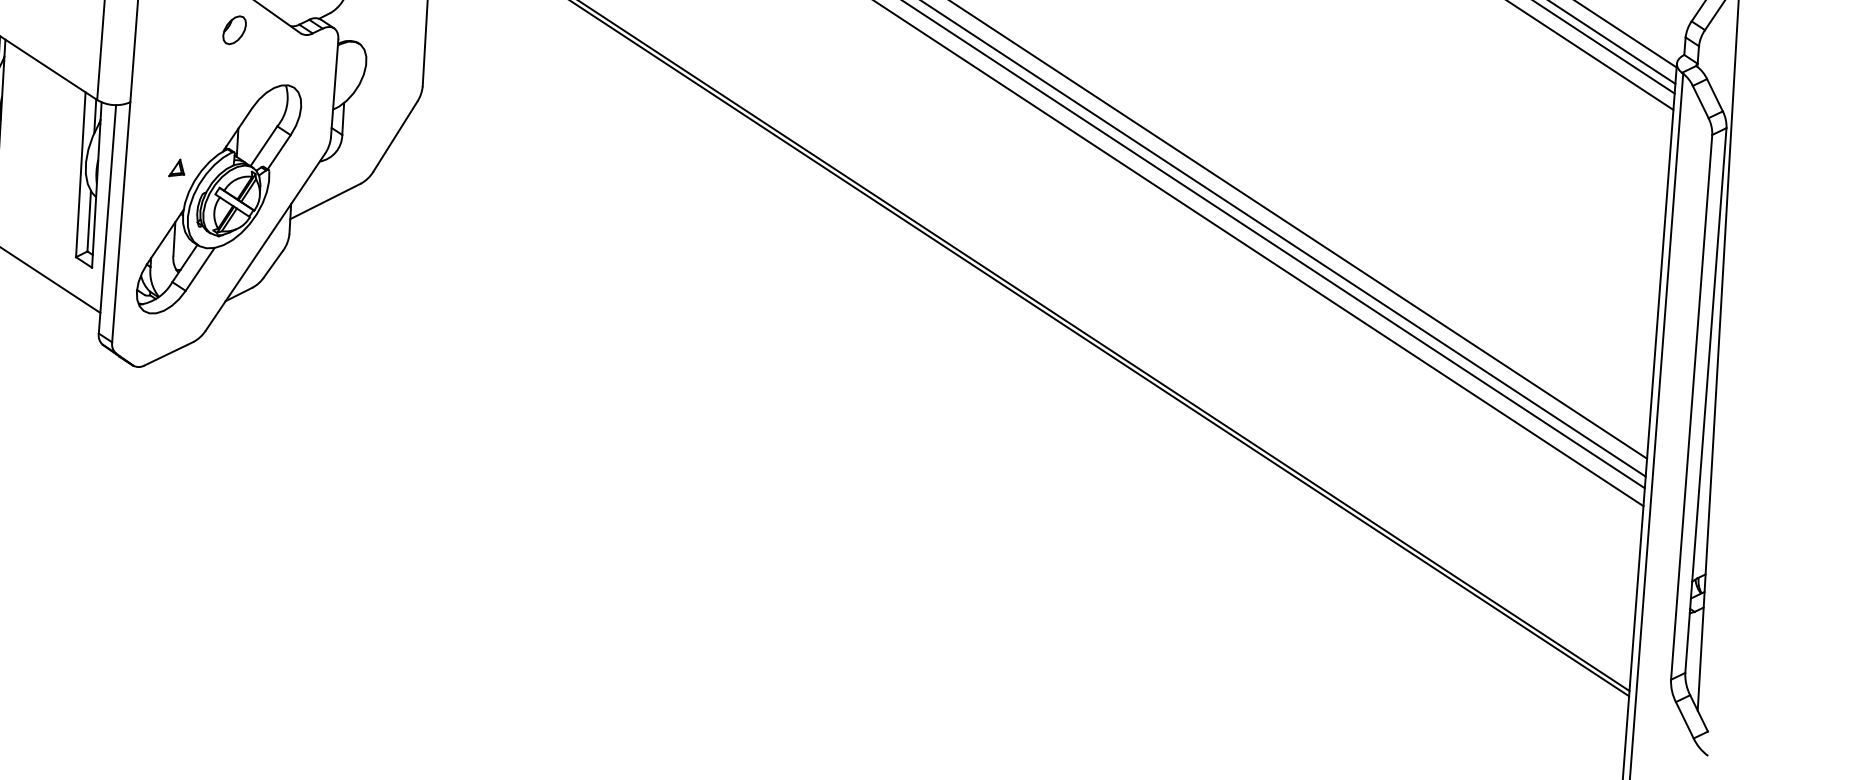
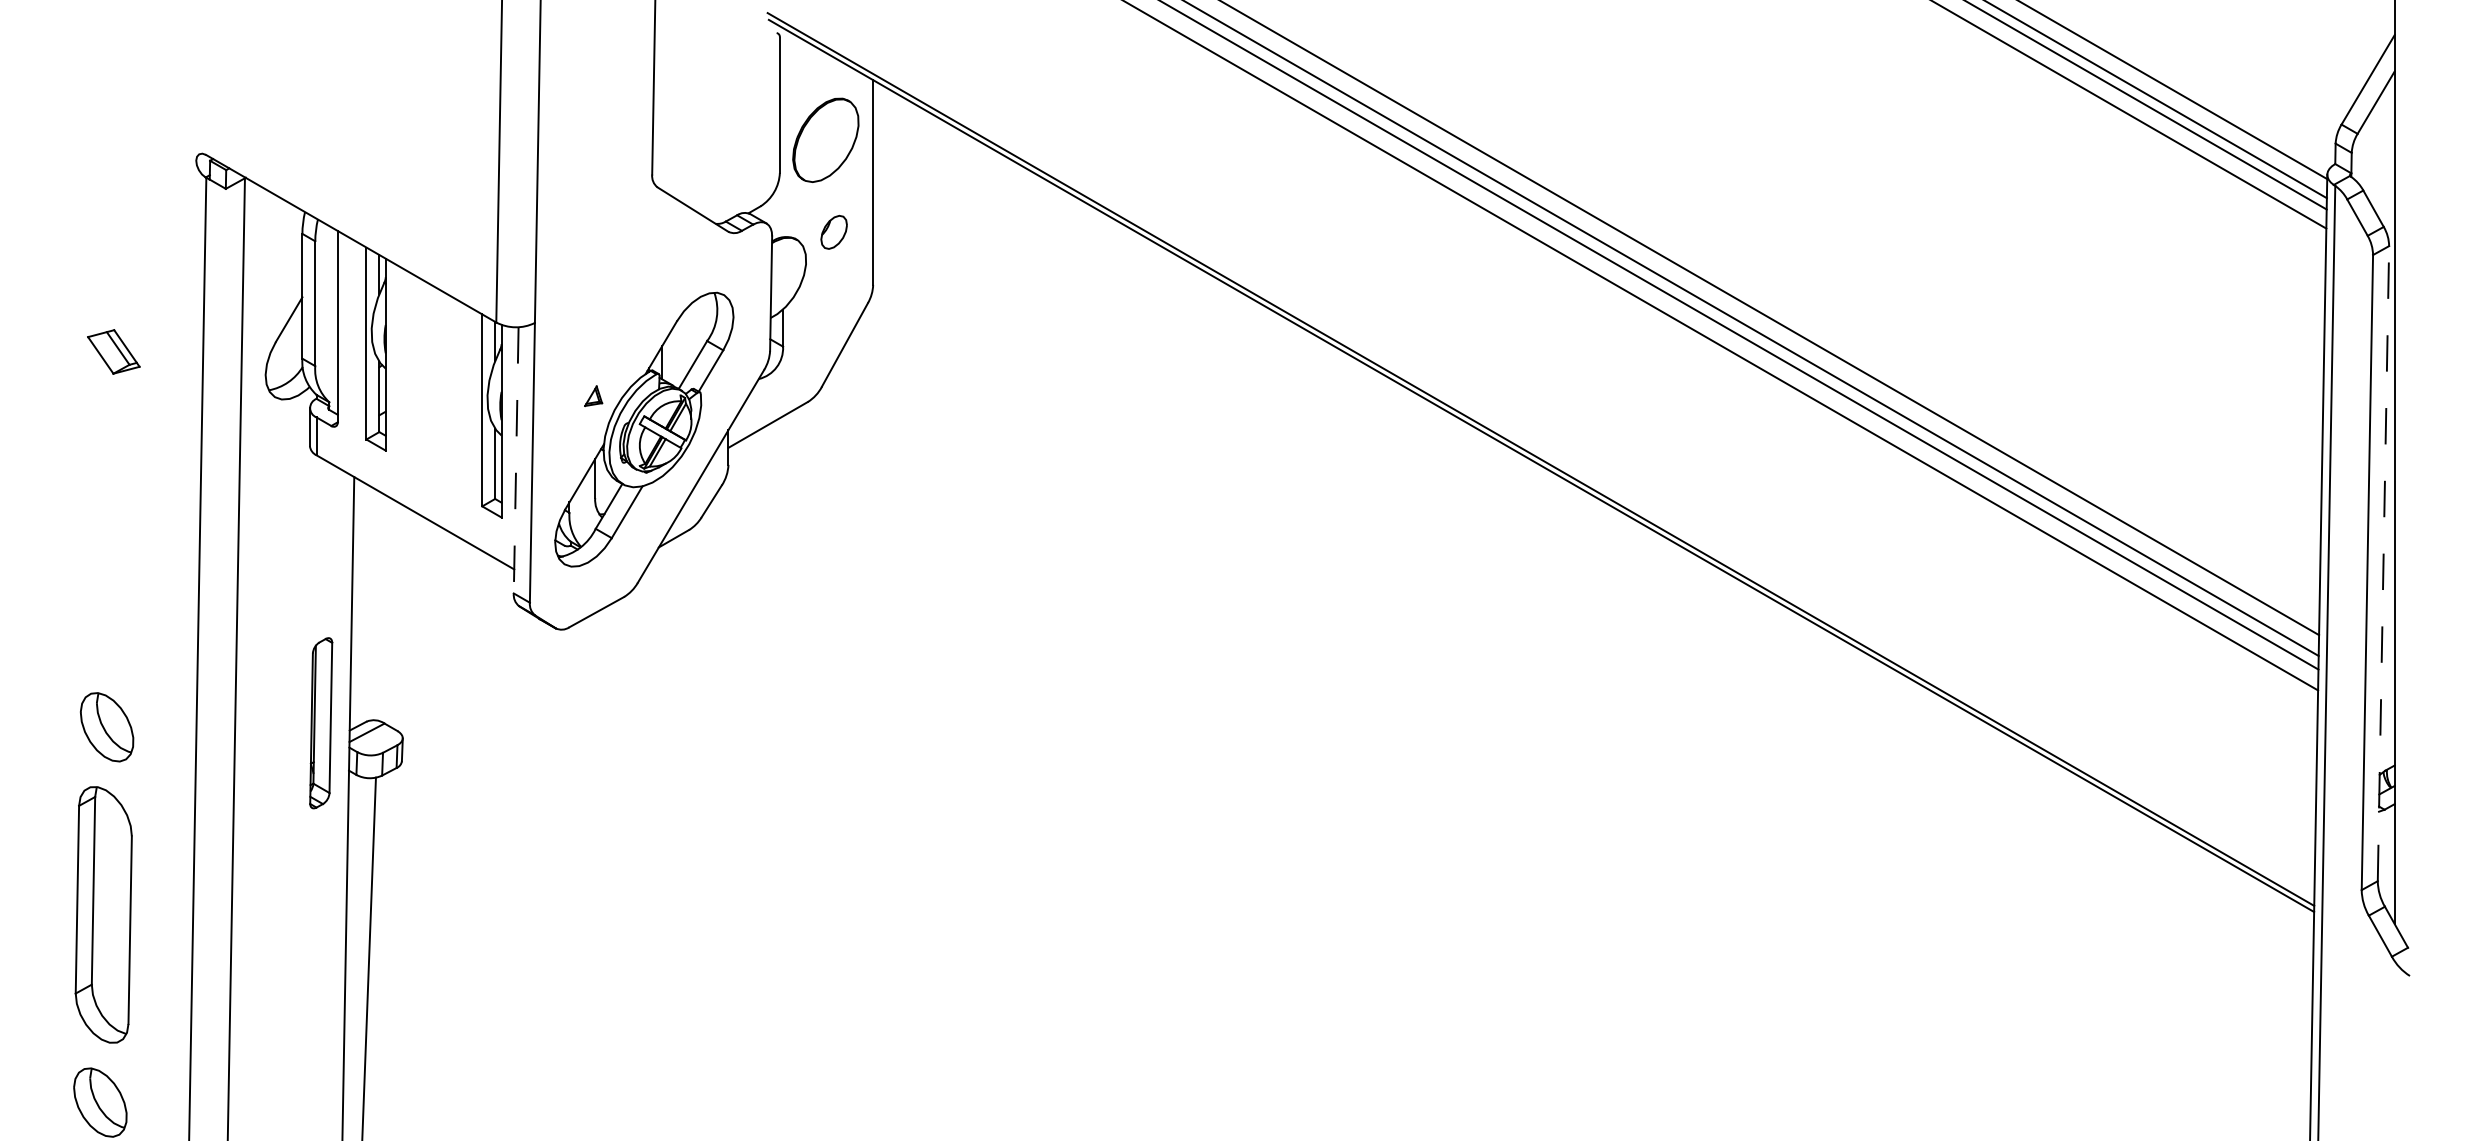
part: (234, 30) -> (833, 232), moved
line: (107, 219) -> (516, 460), solid -> dashed
line: (1705, 400) -> (2383, 563), solid -> dashed

